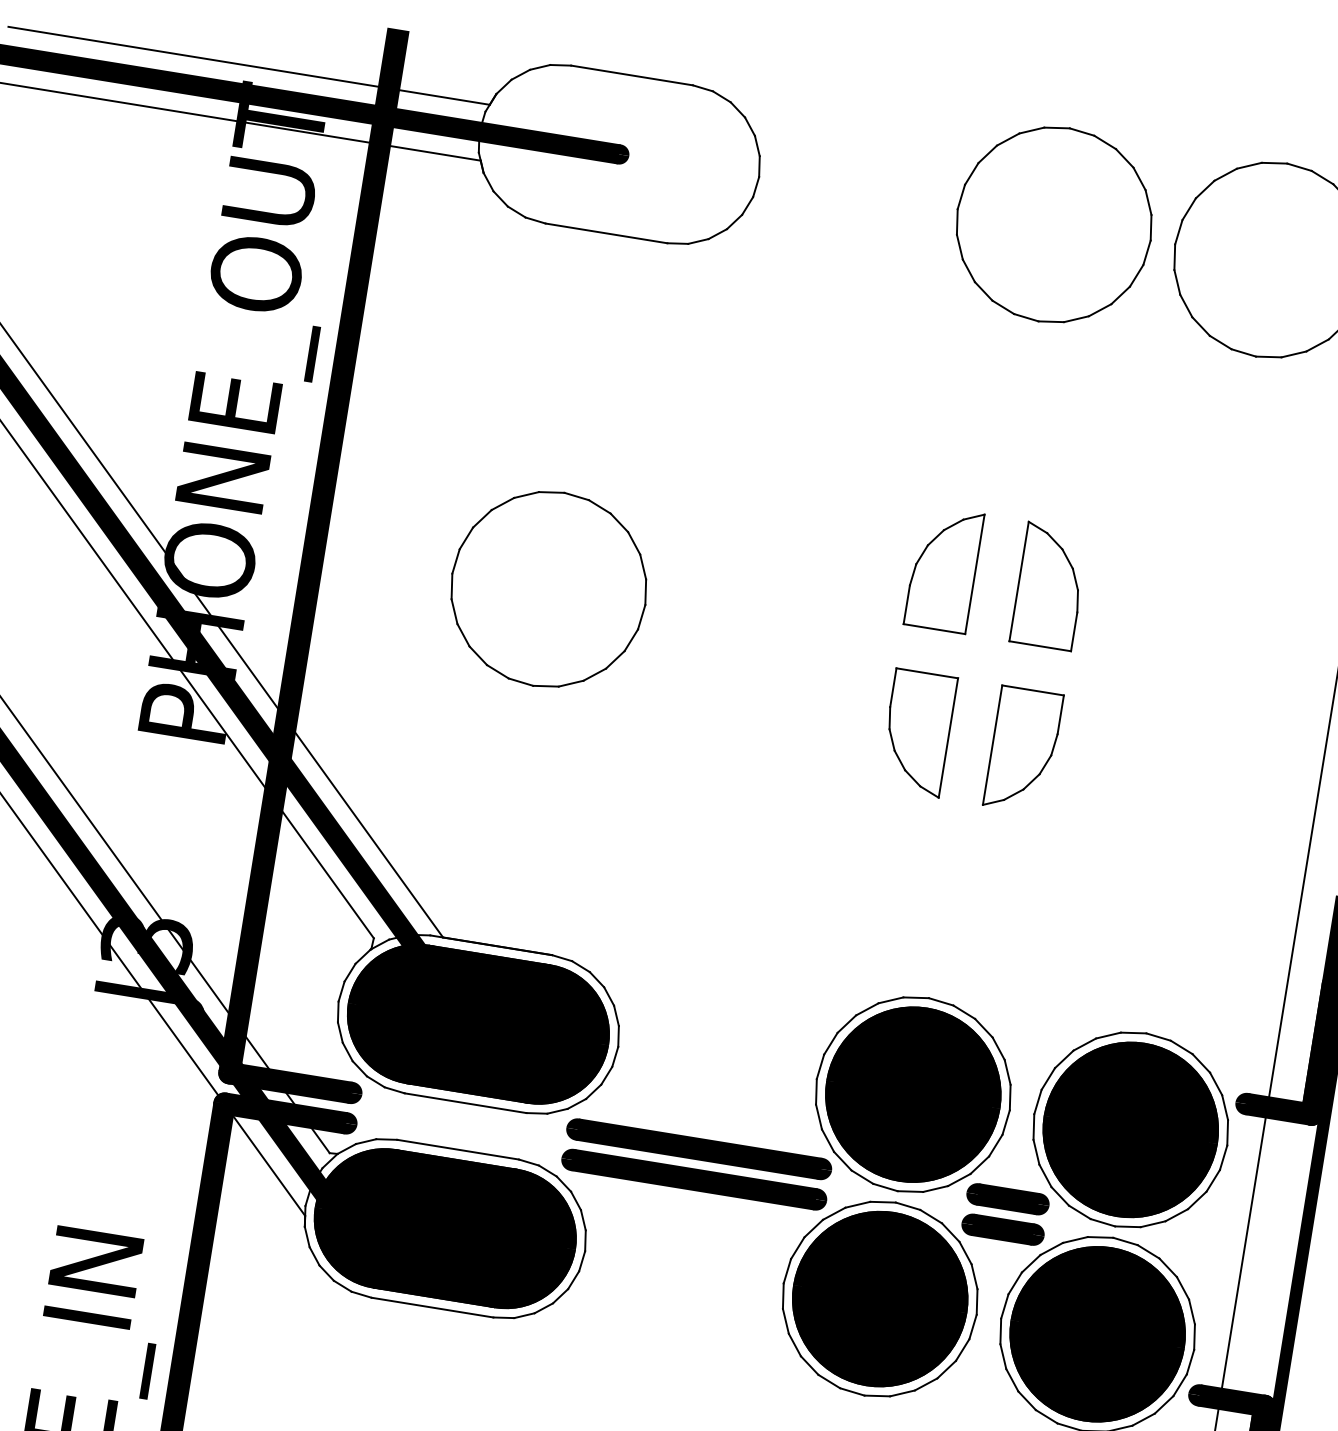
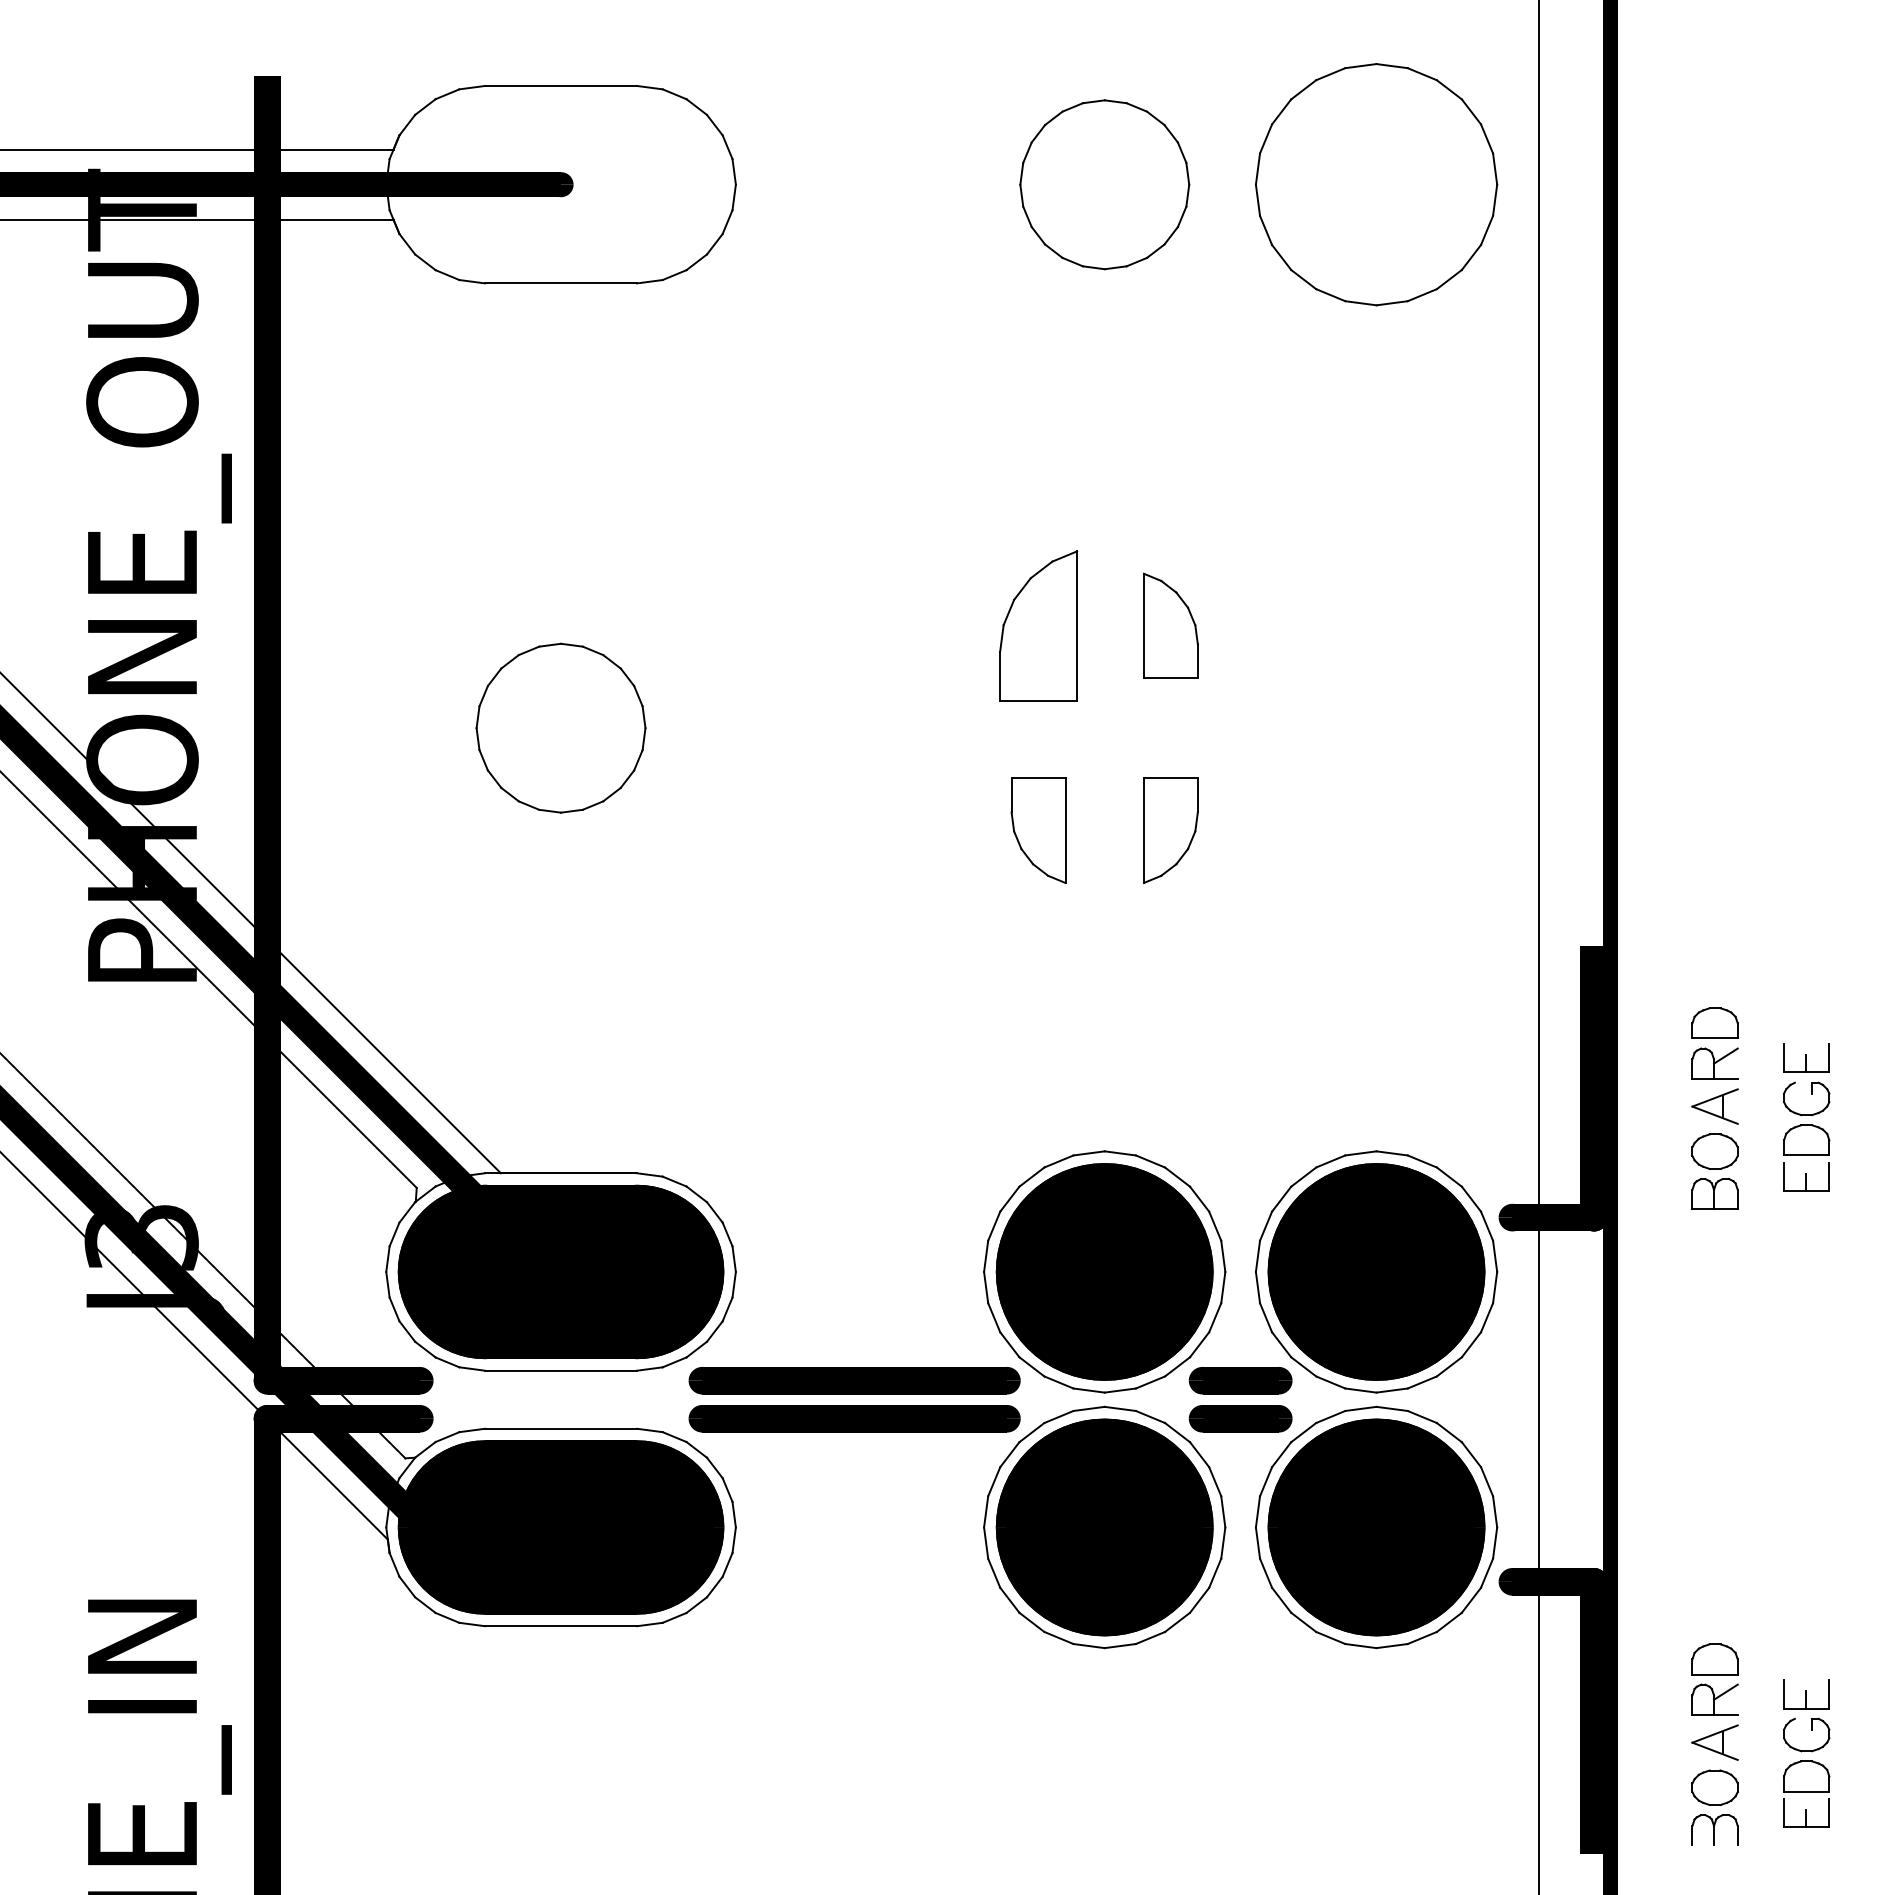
part: (1054, 224) -> (1104, 184), size x0.7
part: (1049, 586) -> (1170, 625), size x0.7
part: (548, 588) -> (560, 727), size x0.7
part: (917, 732) -> (1038, 830), size x0.7
part: (1023, 750) -> (1170, 830), size x0.7

